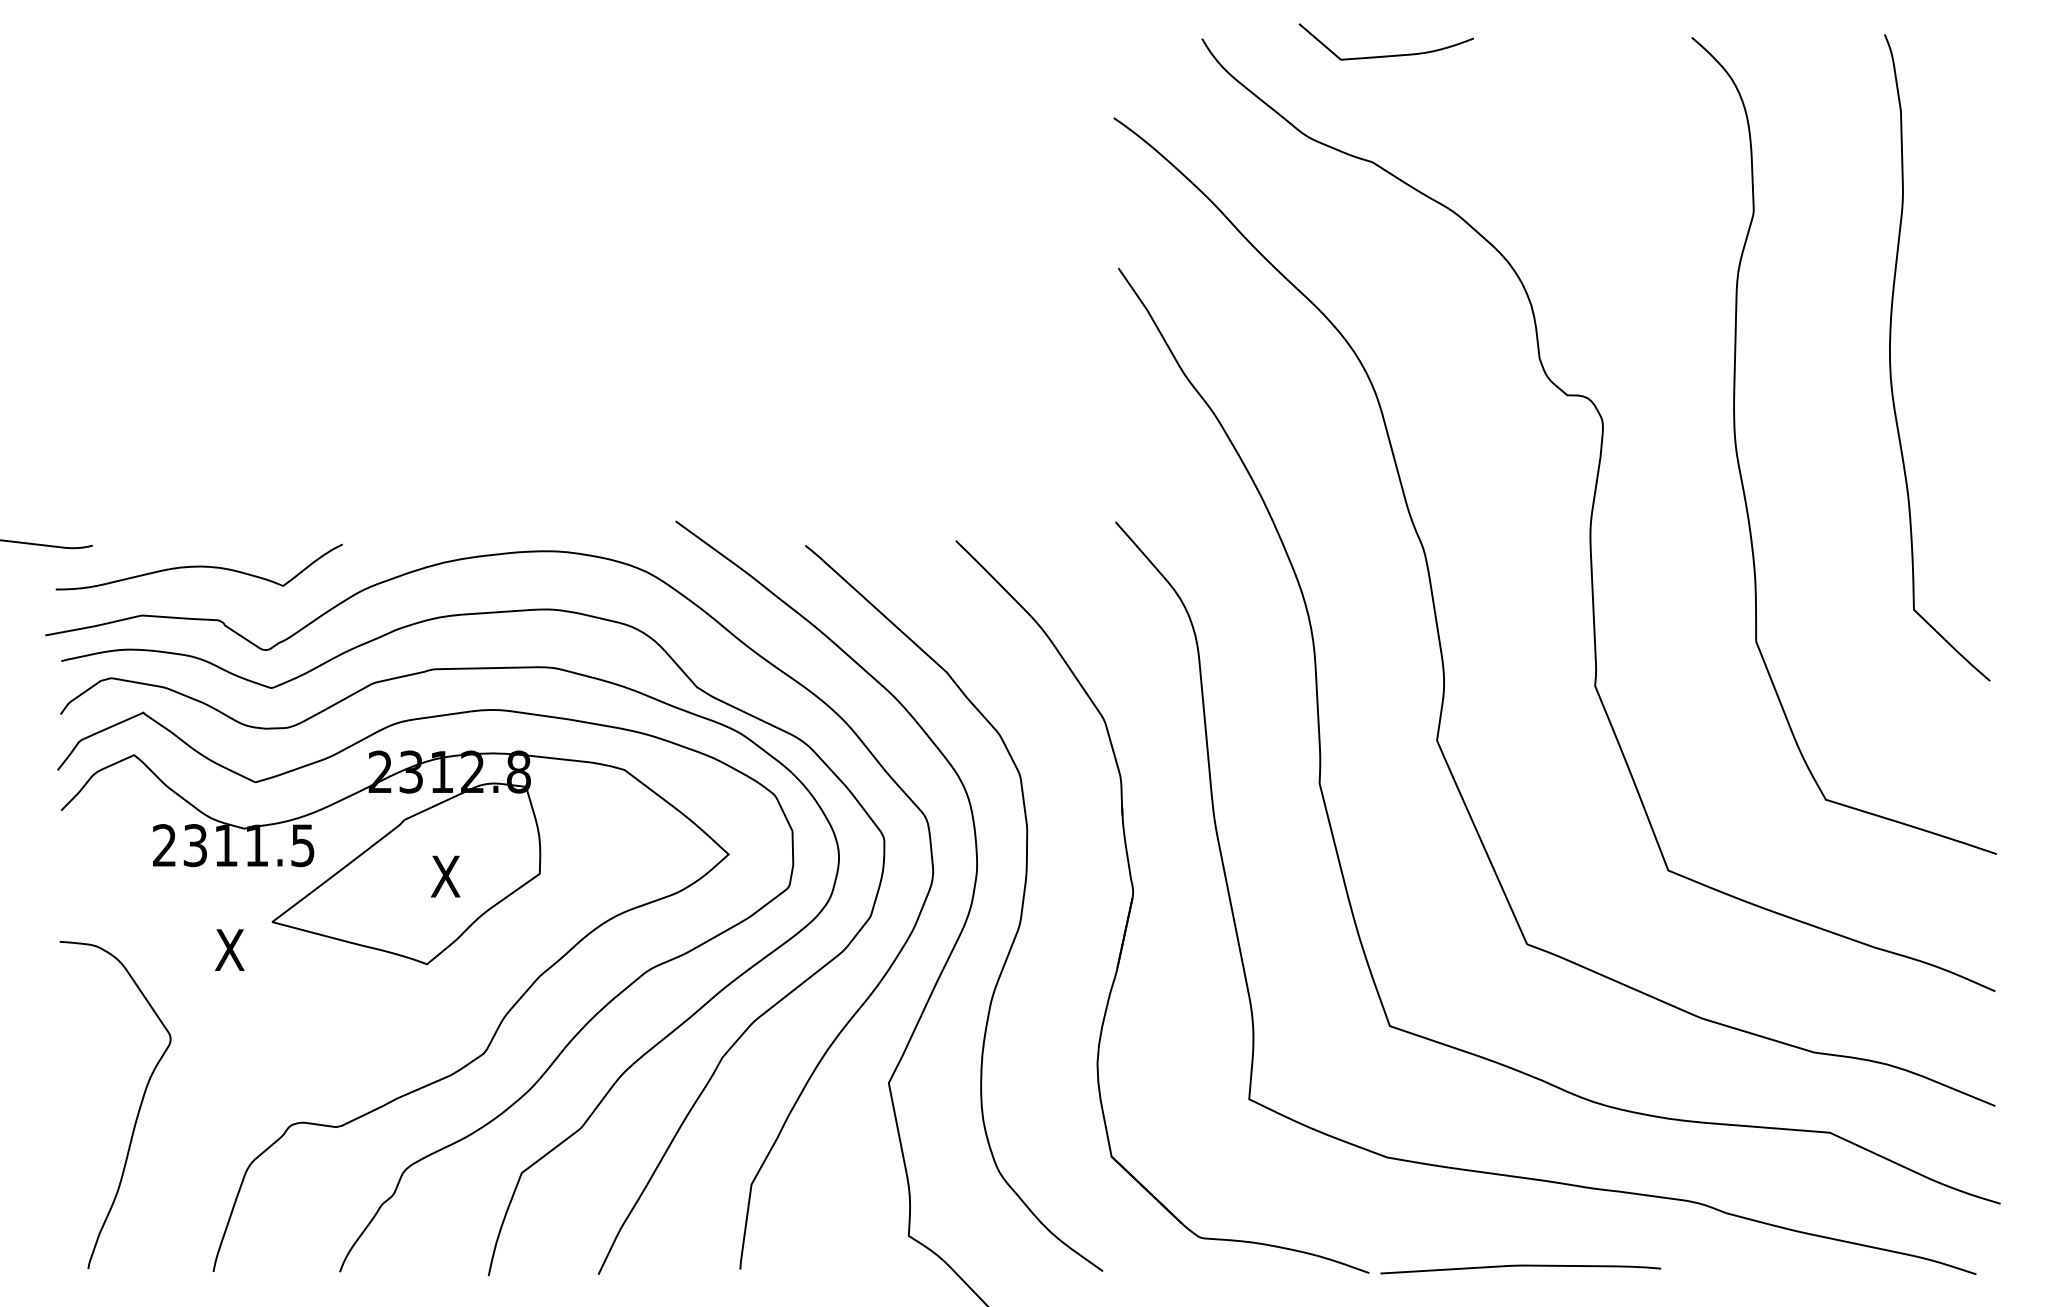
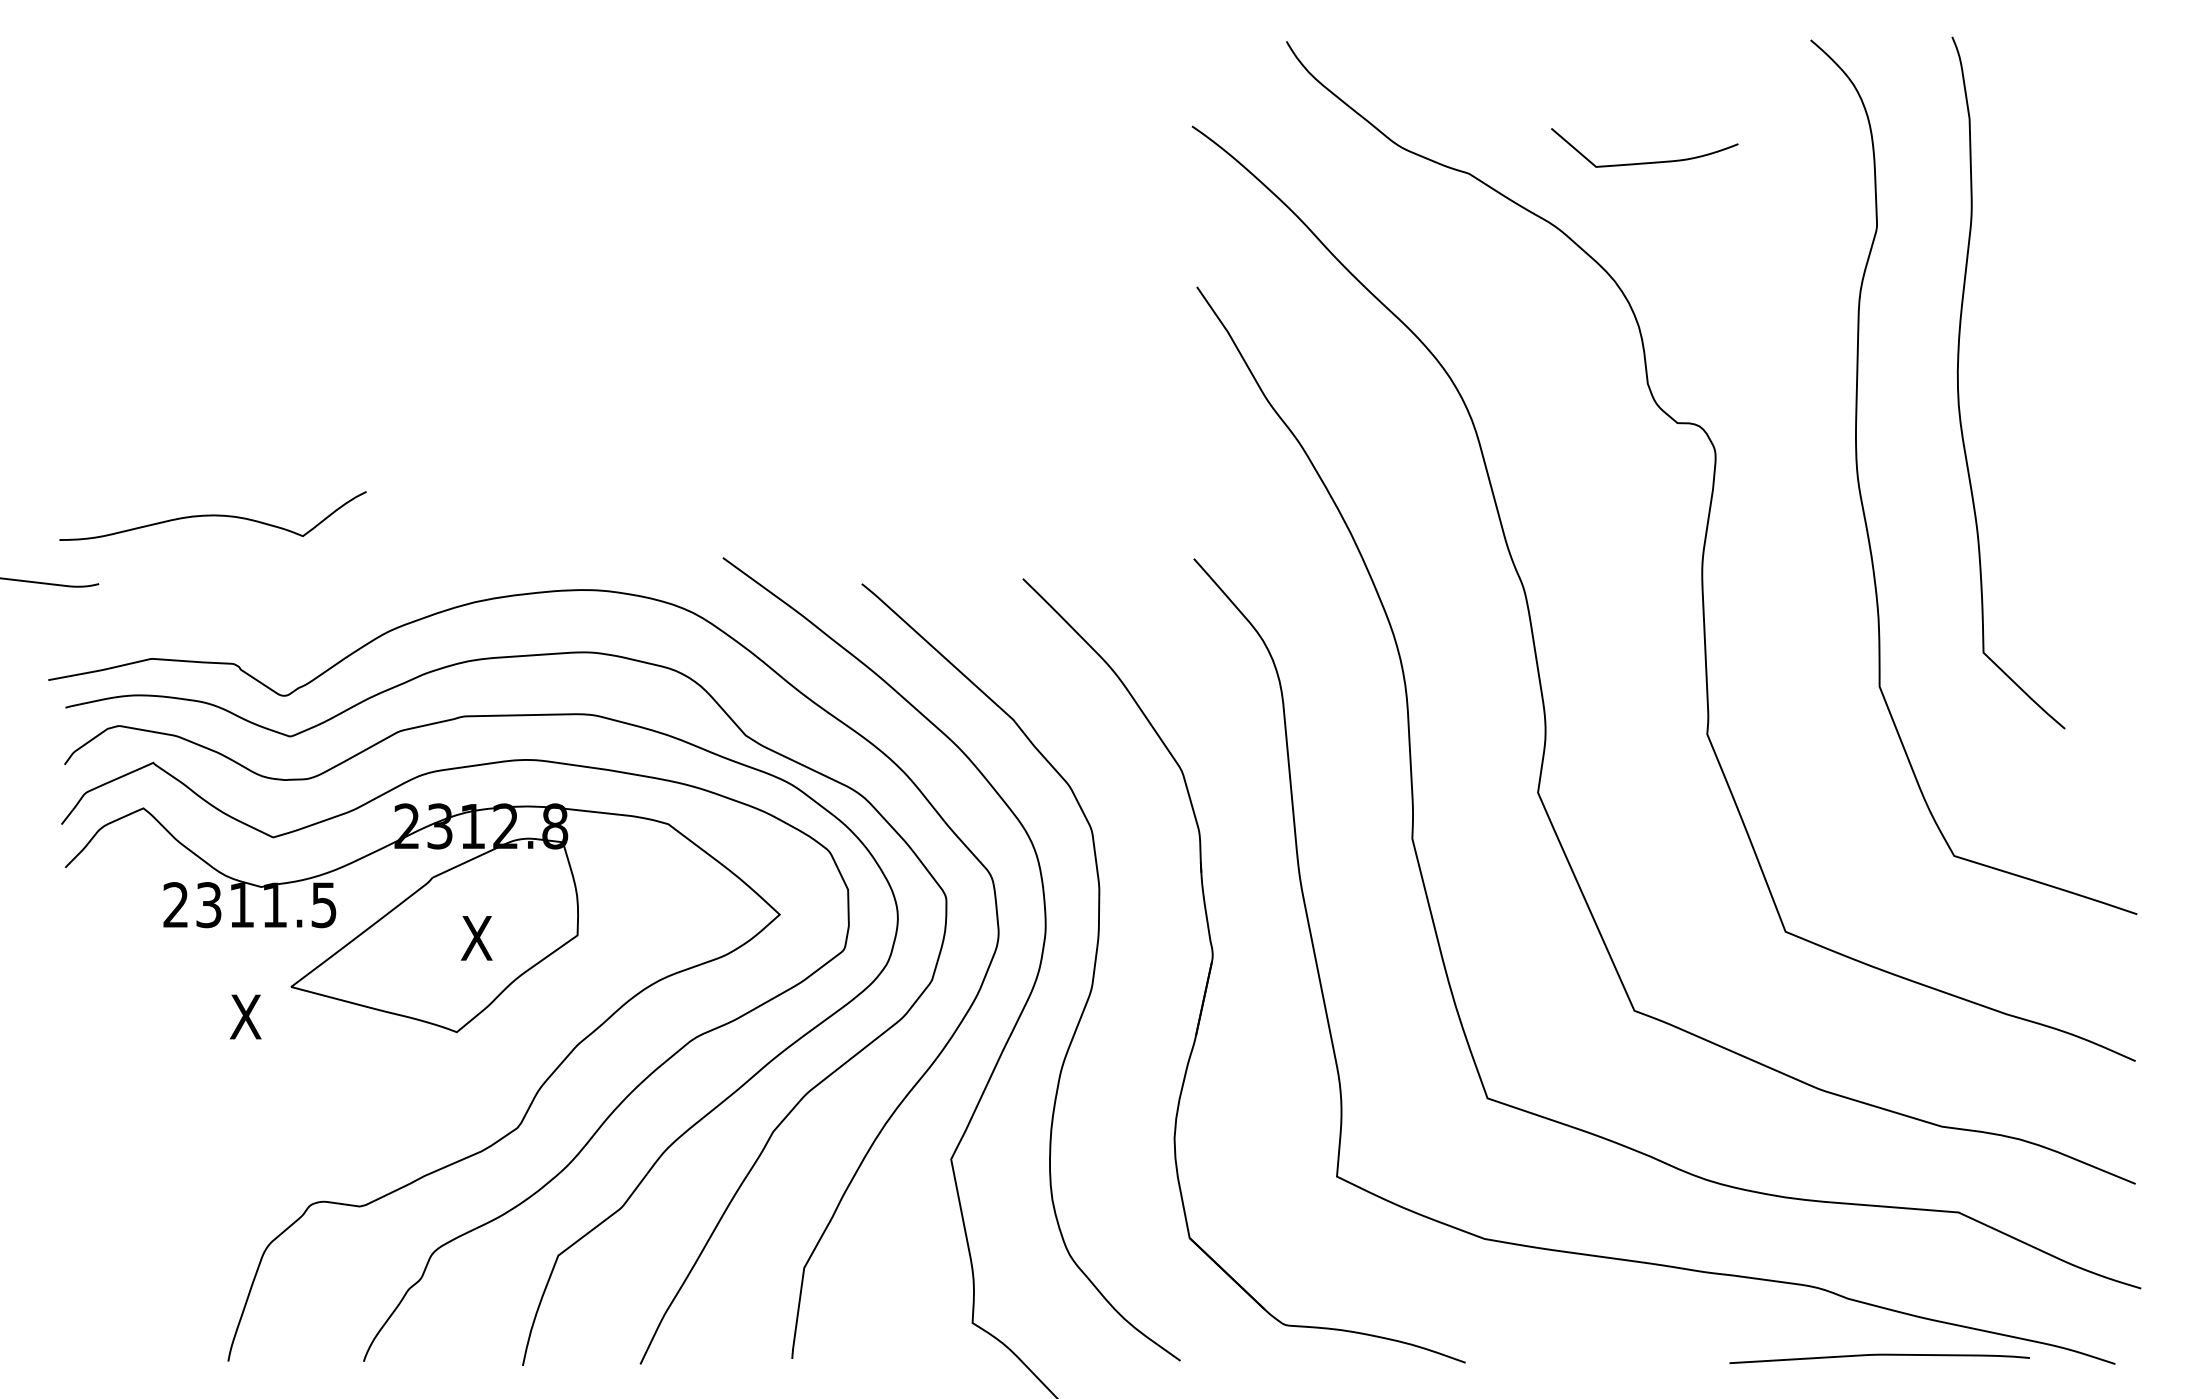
curve: (1386, 55) -> (1644, 162), moved
curve: (1890, 357) -> (1958, 382), moved
curve: (198, 566) -> (212, 515), moved
curve: (138, 1111) -> (147, 1189), removed
curve: (1520, 1266) -> (1879, 1355), moved

